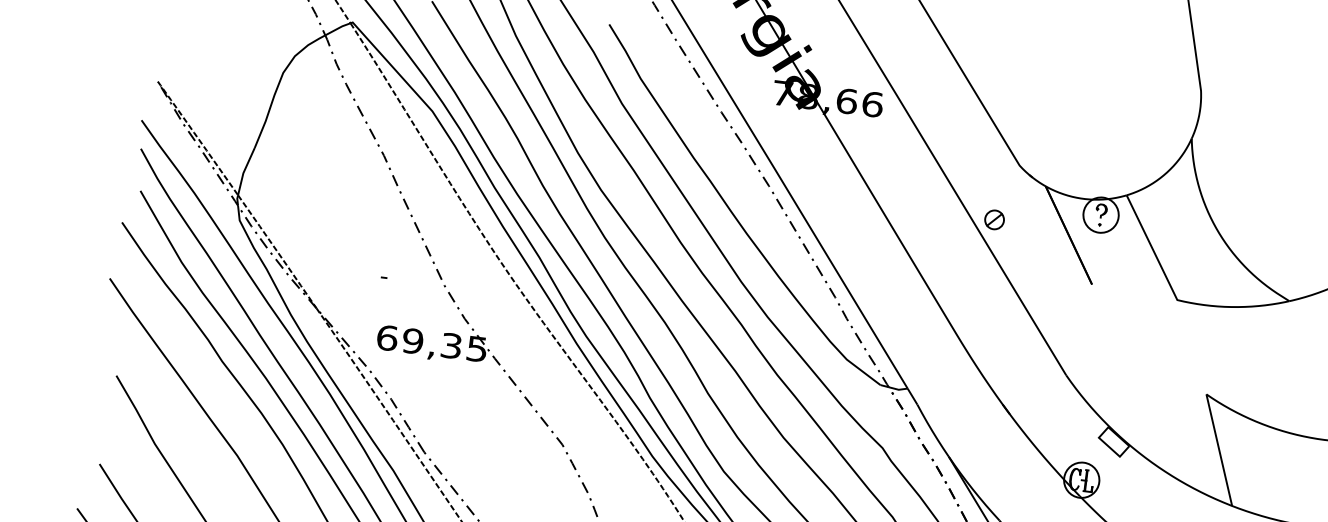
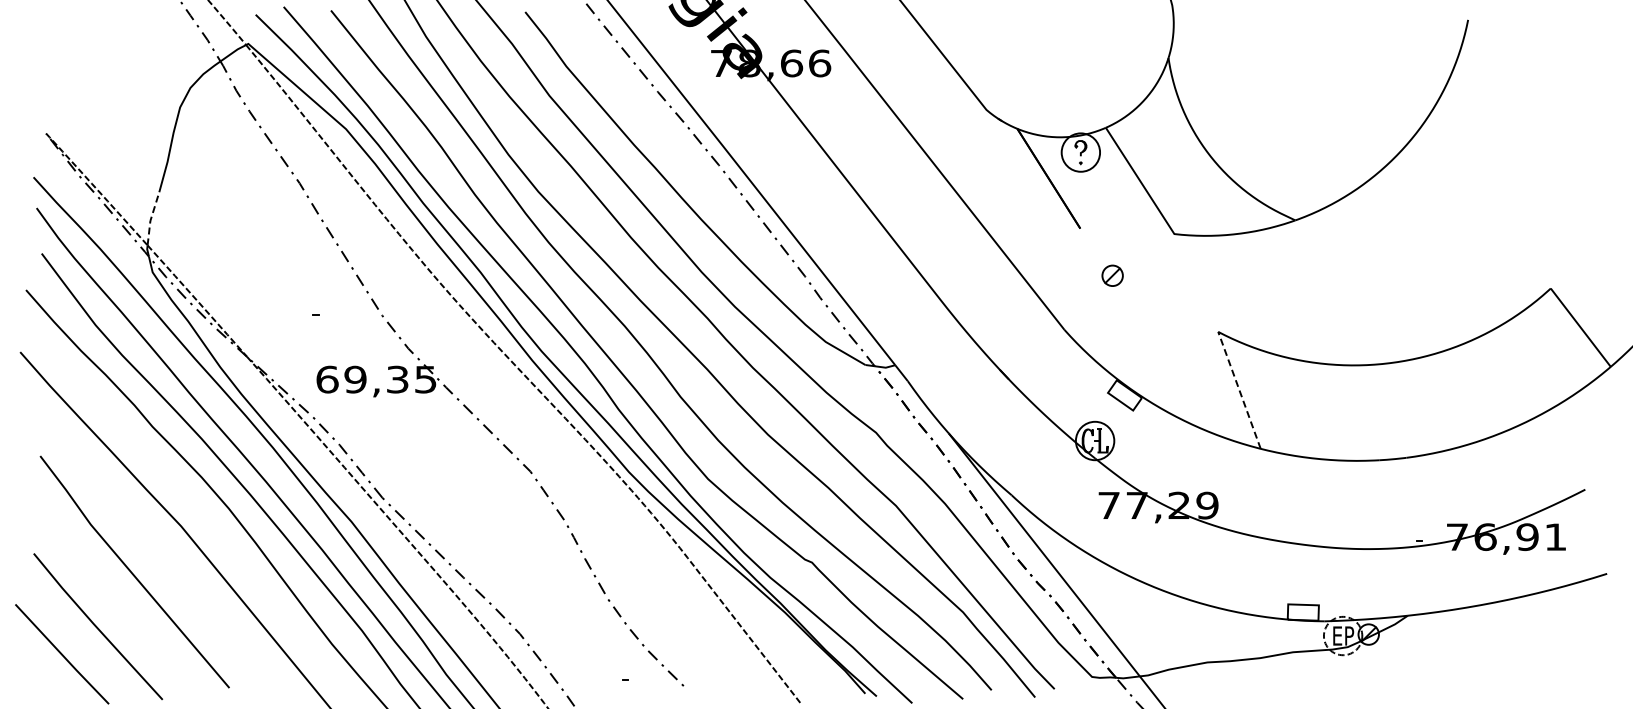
line: (244, 171) -> (151, 218), solid -> dashed
part: (994, 219) -> (1112, 275), moved
line: (1219, 449) -> (1239, 389), solid -> dashed

